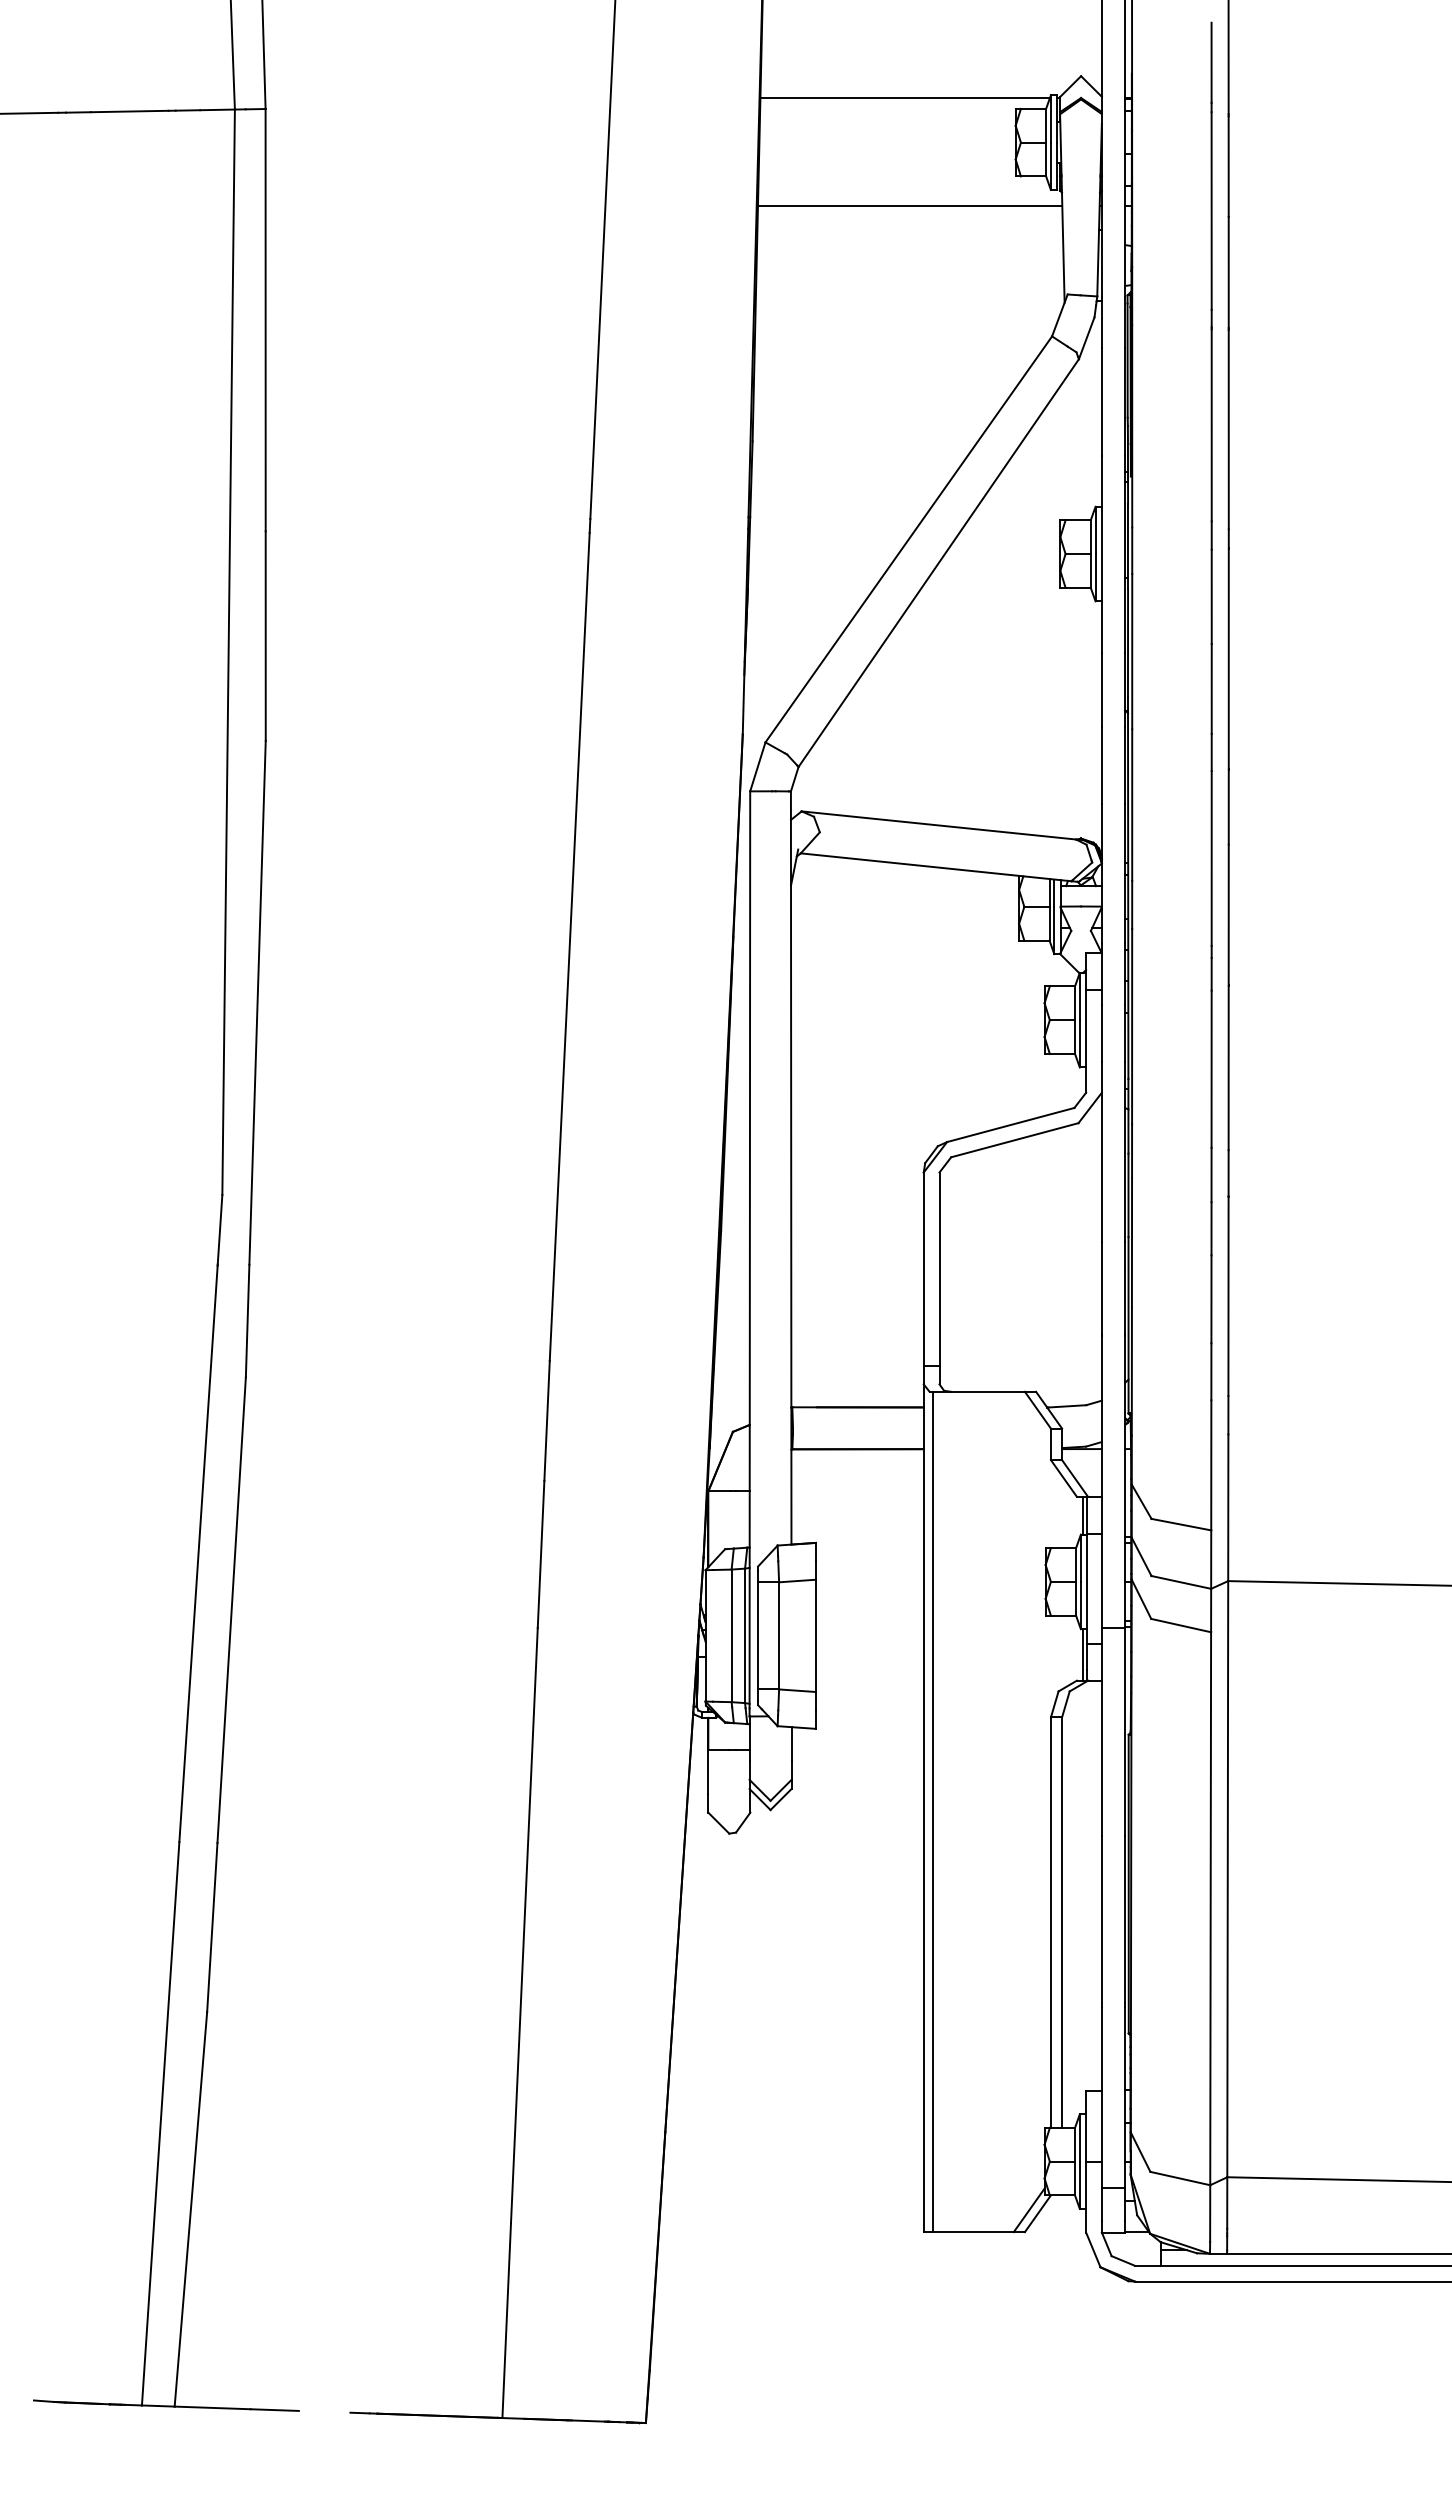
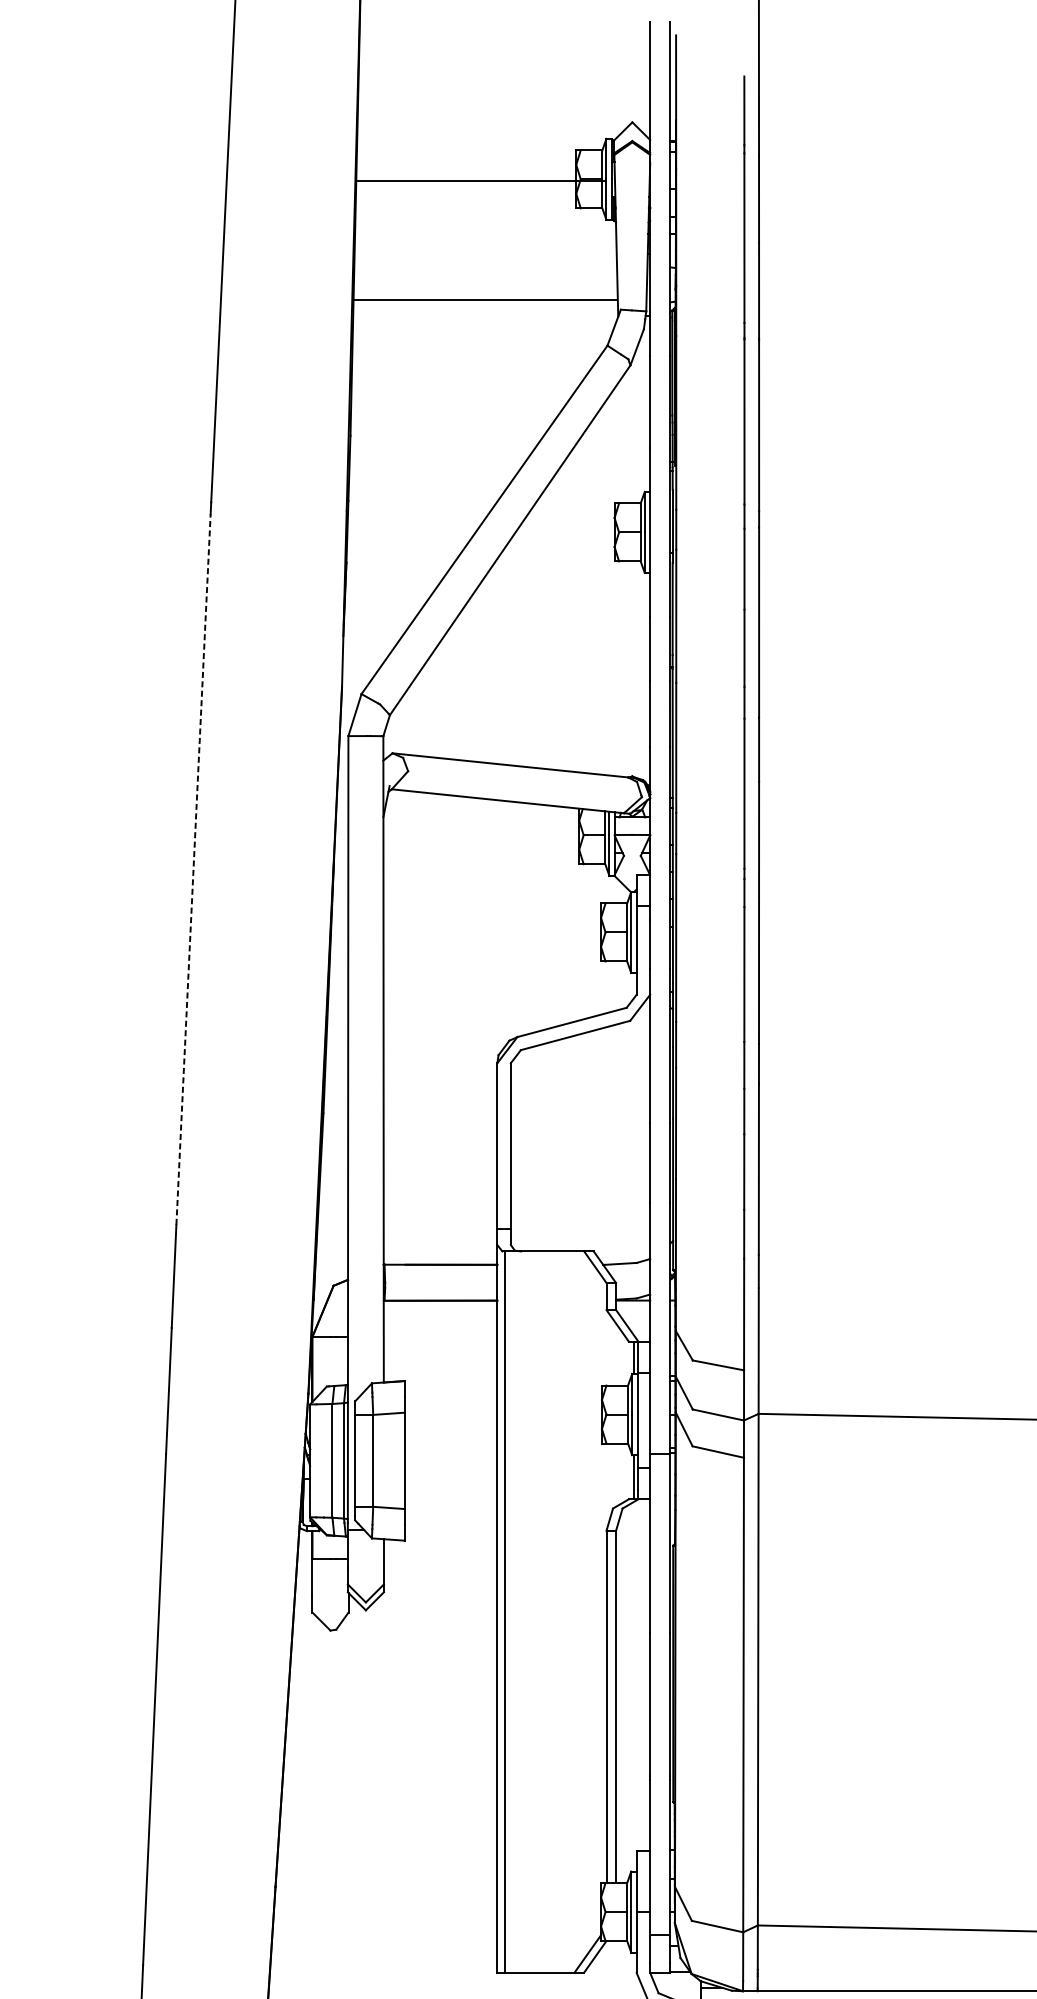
line: (904, 98) -> (480, 181), moved
line: (909, 206) -> (485, 300), moved
line: (569, 946) -> (193, 869), solid -> dashed

